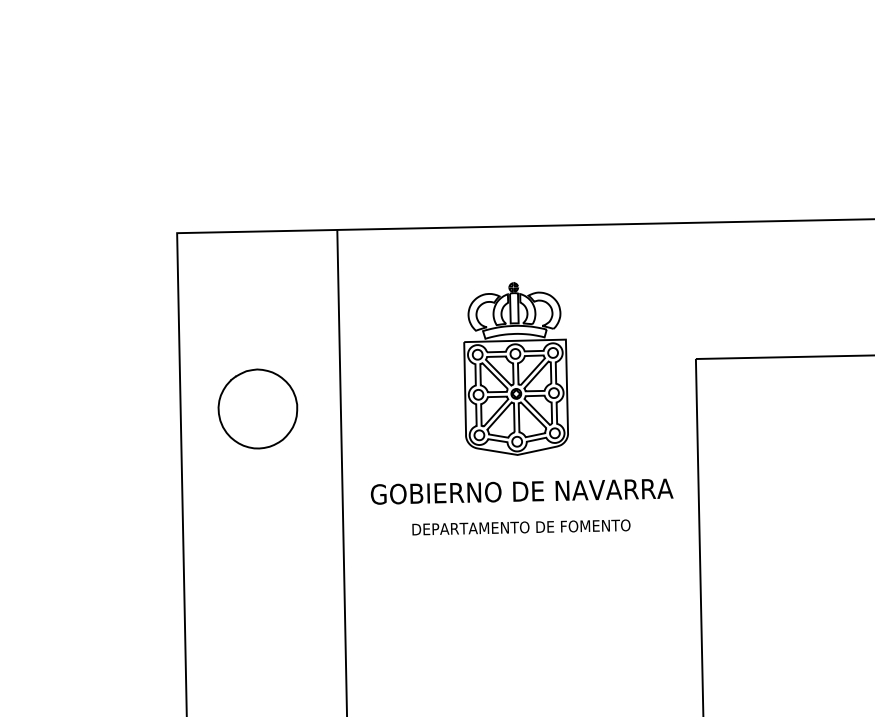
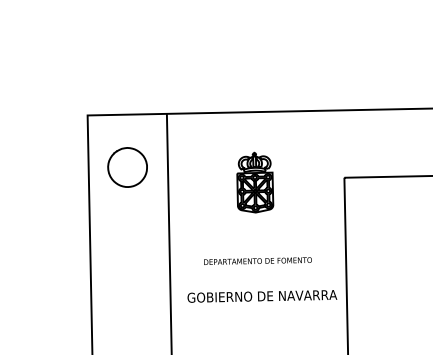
part: (514, 368) -> (254, 182), size x0.7
part: (257, 409) -> (127, 167), moved
text: (522, 491) -> (262, 296), moved

